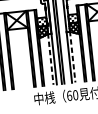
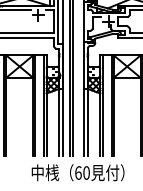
line: (73, 57) -> (88, 122), dashed -> solid
line: (50, 59) -> (58, 122), dashed -> solid

